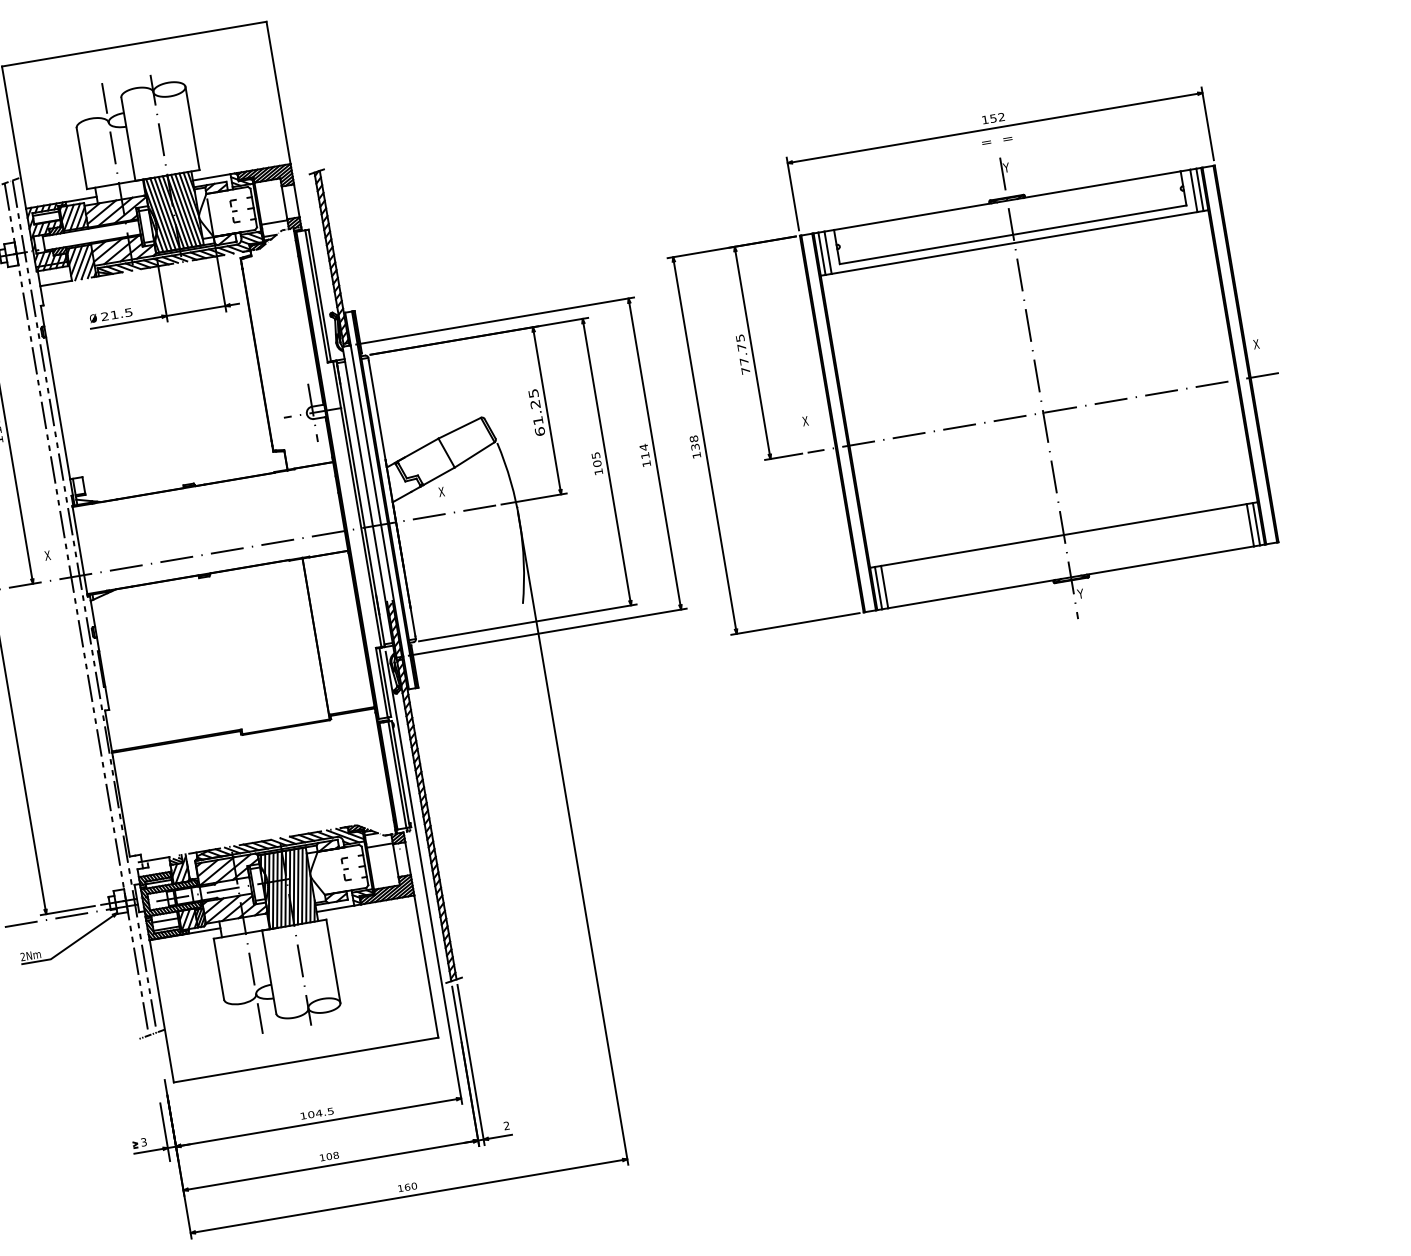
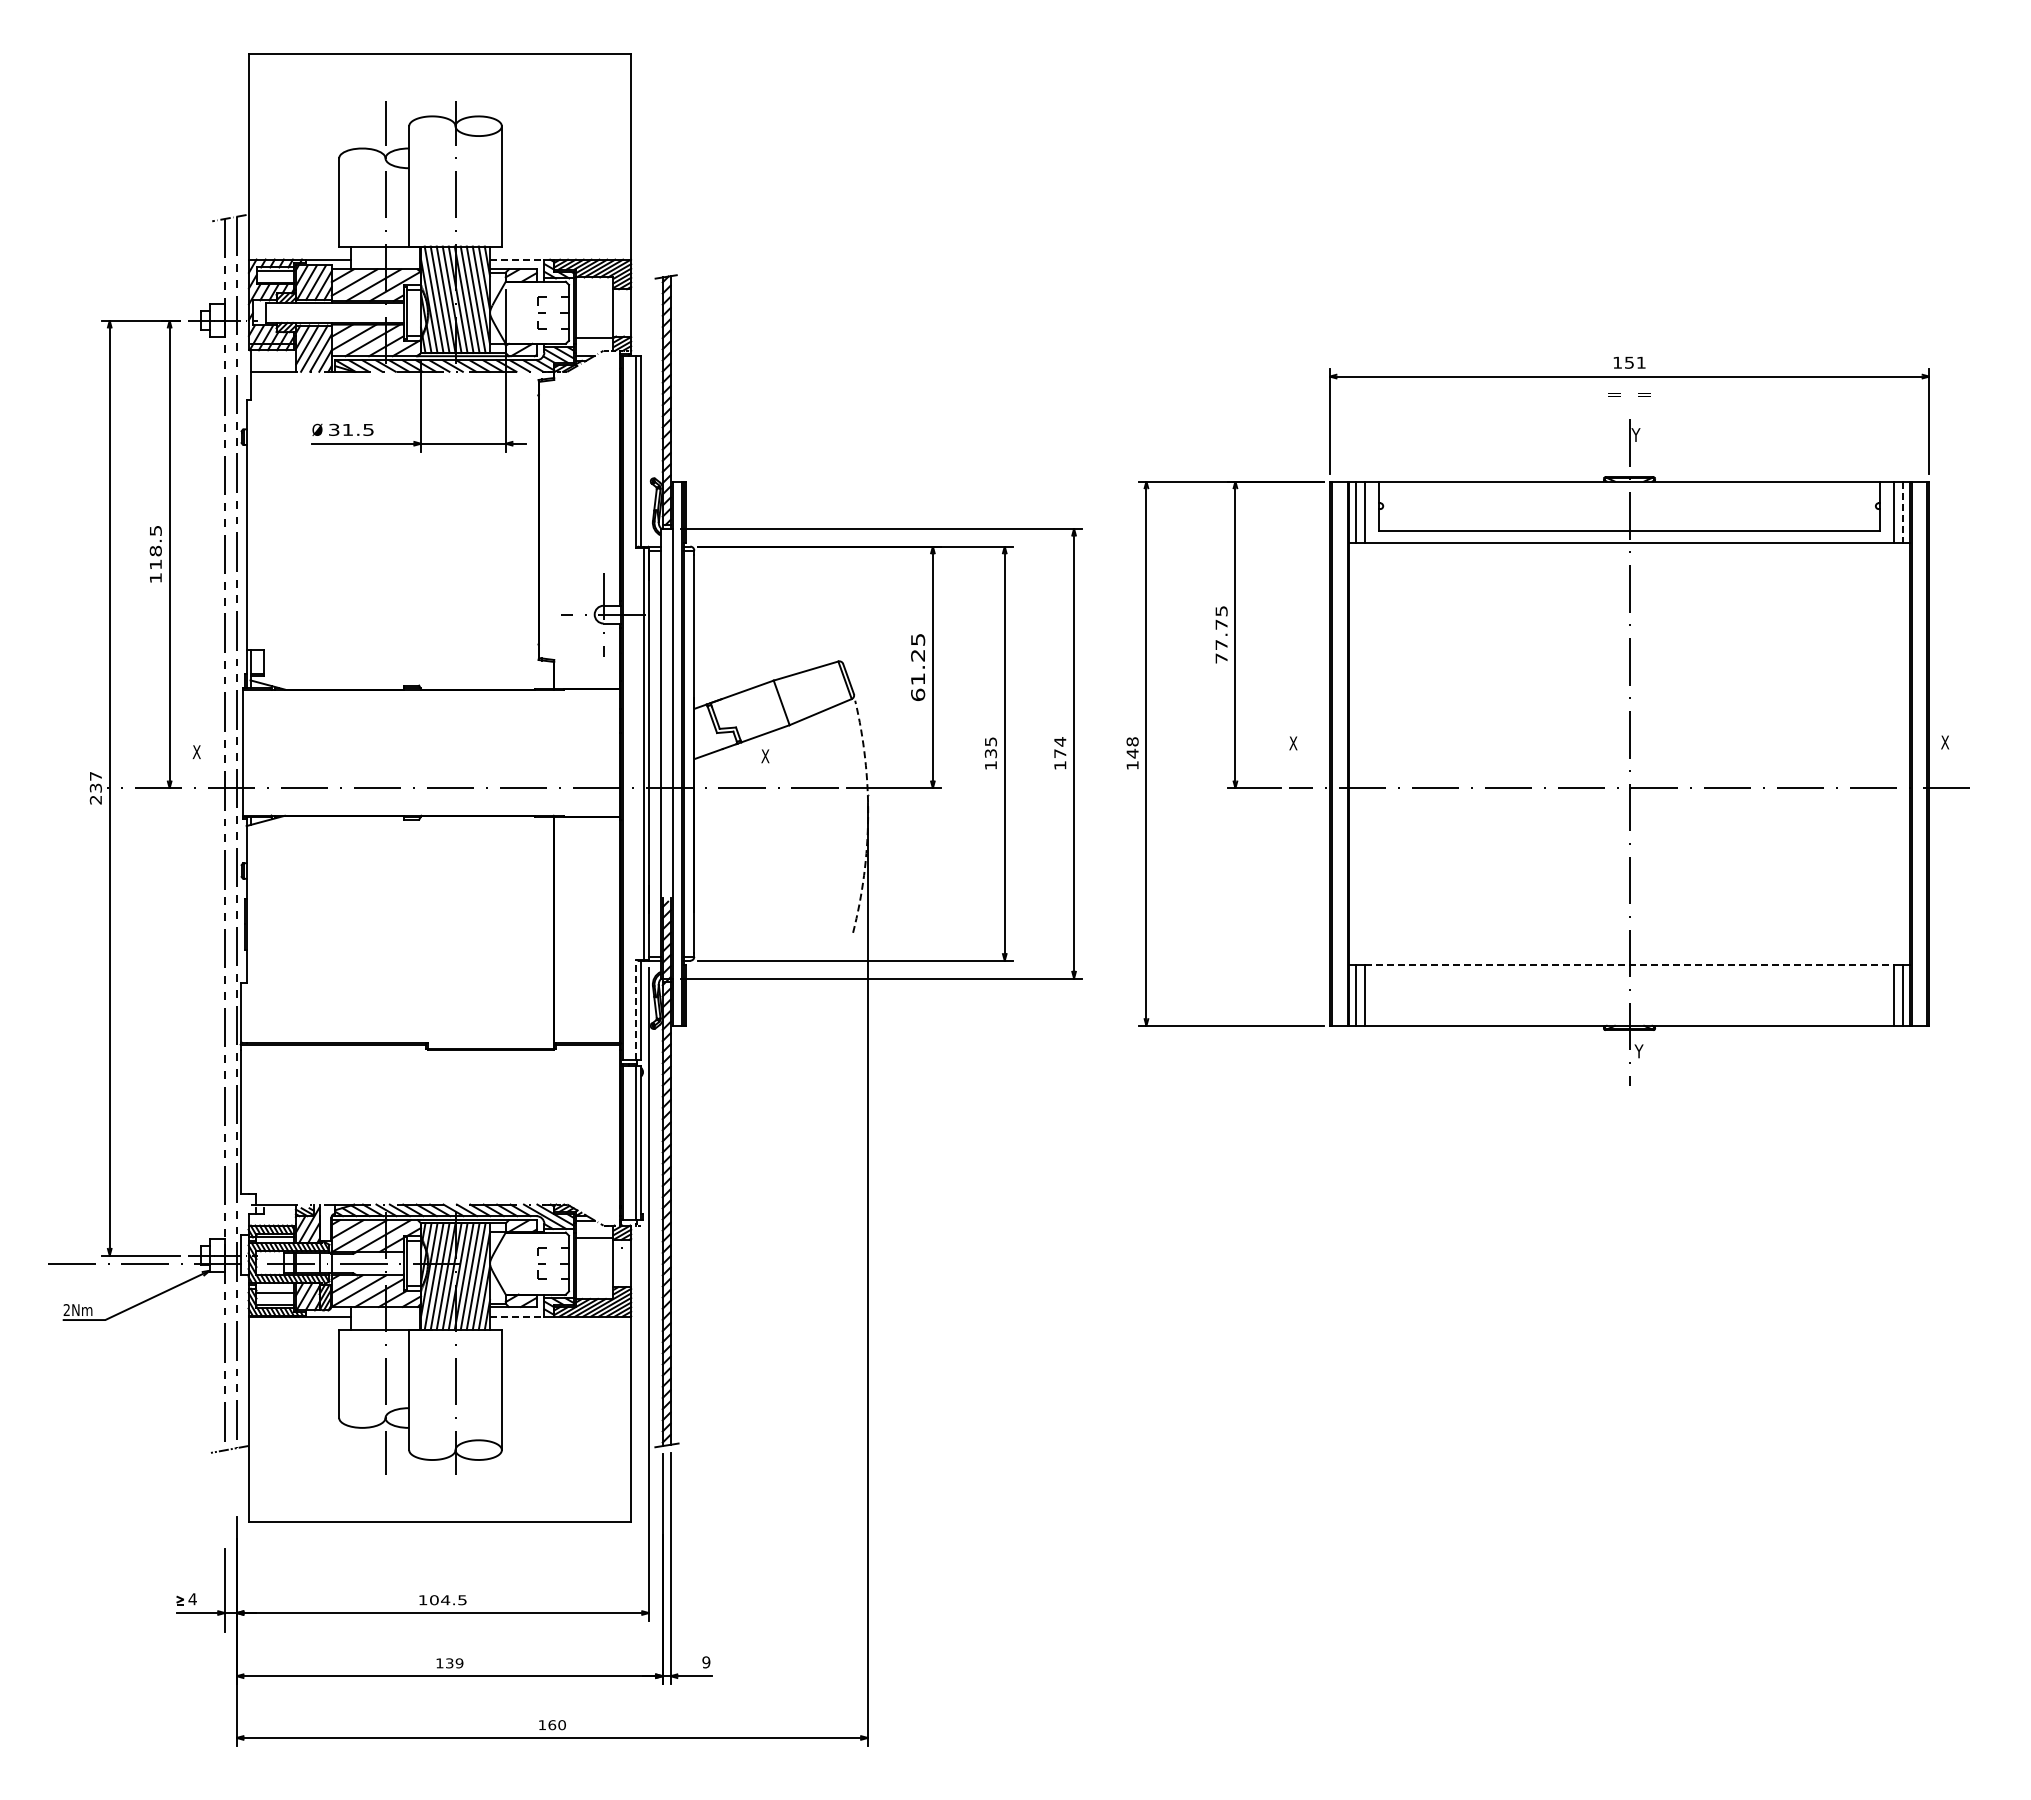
text: (1001, 117) -> (1640, 362), 152 -> 151
line: (211, 177) -> (517, 259), solid -> dashed
line: (1199, 190) -> (1902, 512), solid -> dashed
text: (105, 316) -> (334, 429), 21.5 -> 31.5
text: (695, 447) -> (1132, 753), 138 -> 148
text: (645, 455) -> (1060, 753), 114 -> 174
text: (597, 463) -> (990, 753), 105 -> 135
arc: (519, 521) -> (868, 816), solid -> dashed
line: (1064, 534) -> (1630, 964), solid -> dashed
line: (382, 682) -> (636, 1009), solid -> dashed
line: (335, 908) -> (517, 1316), solid -> dashed
text: (506, 1125) -> (706, 1662), 2 -> 9
text: (143, 1142) -> (192, 1599), 3 -> 4
text: (332, 1156) -> (454, 1663), 108 -> 139

